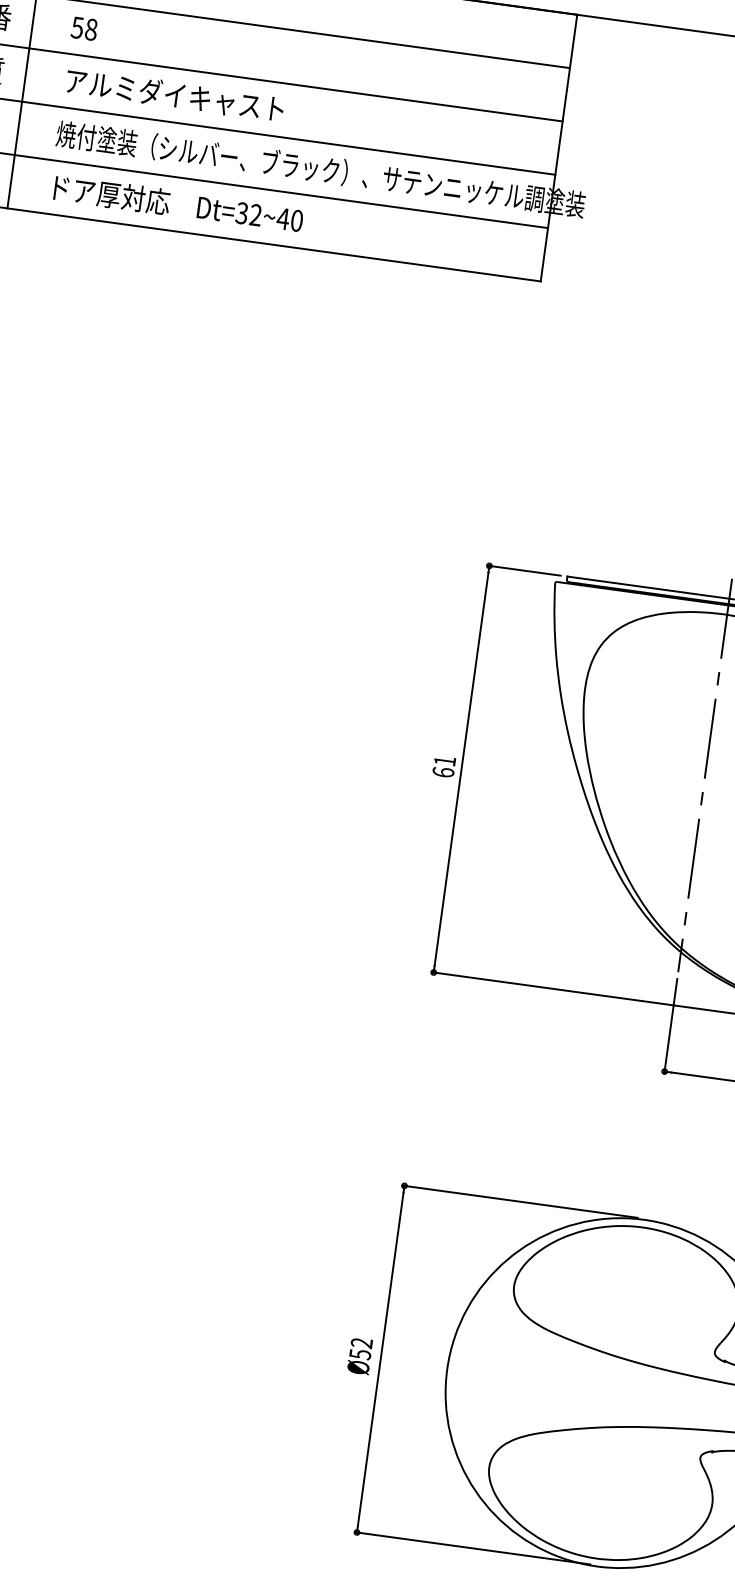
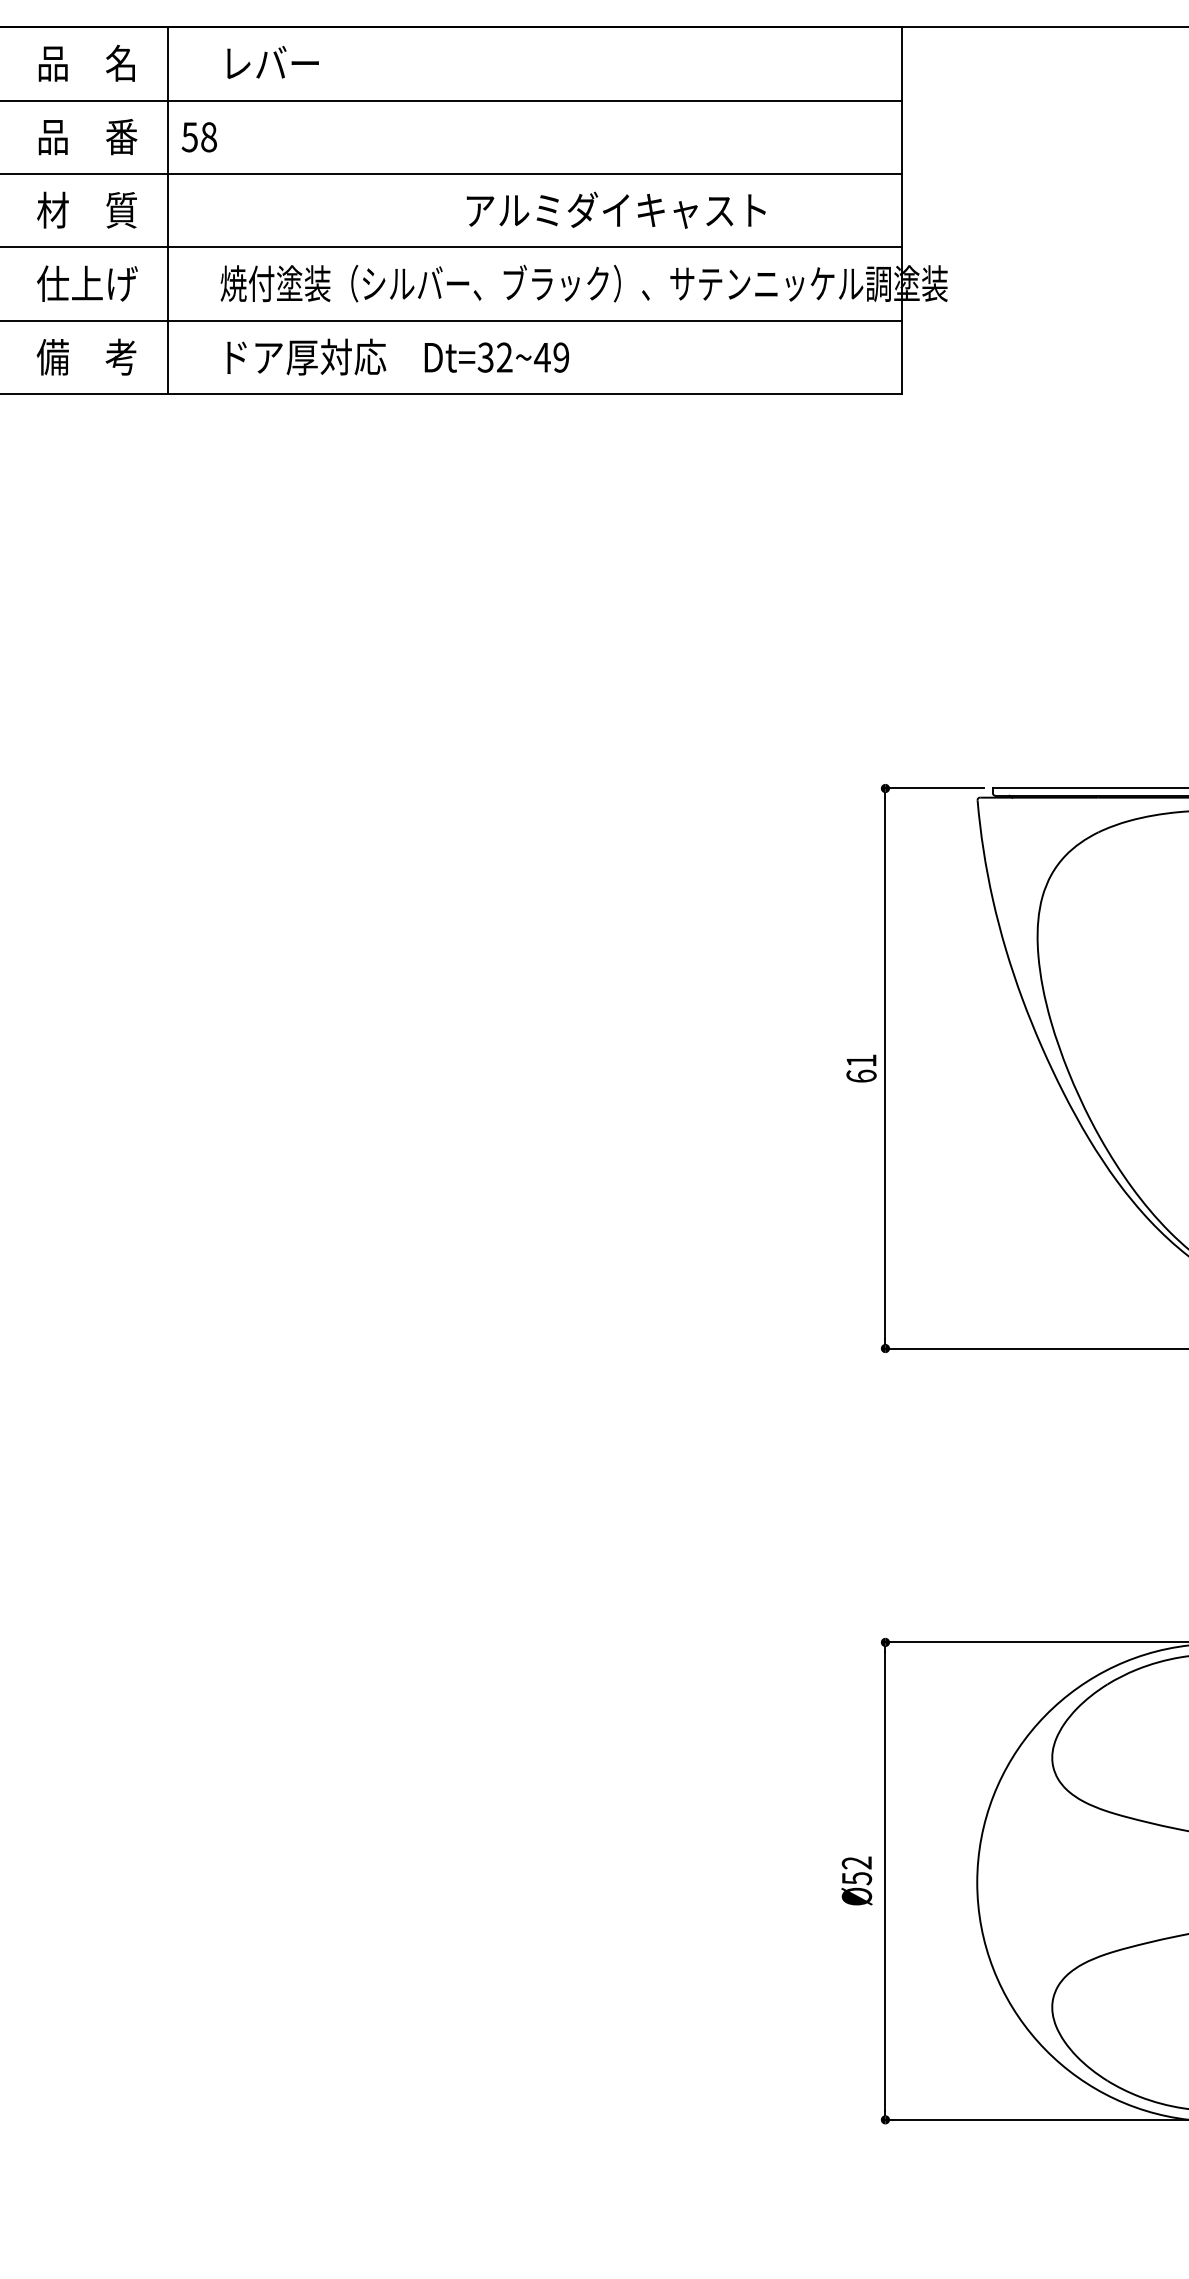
text: (83, 28) -> (198, 137), moved
text: (174, 94) -> (615, 209), moved
text: (297, 220) -> (561, 357), Dt=32~40 -> Dt=32~49

